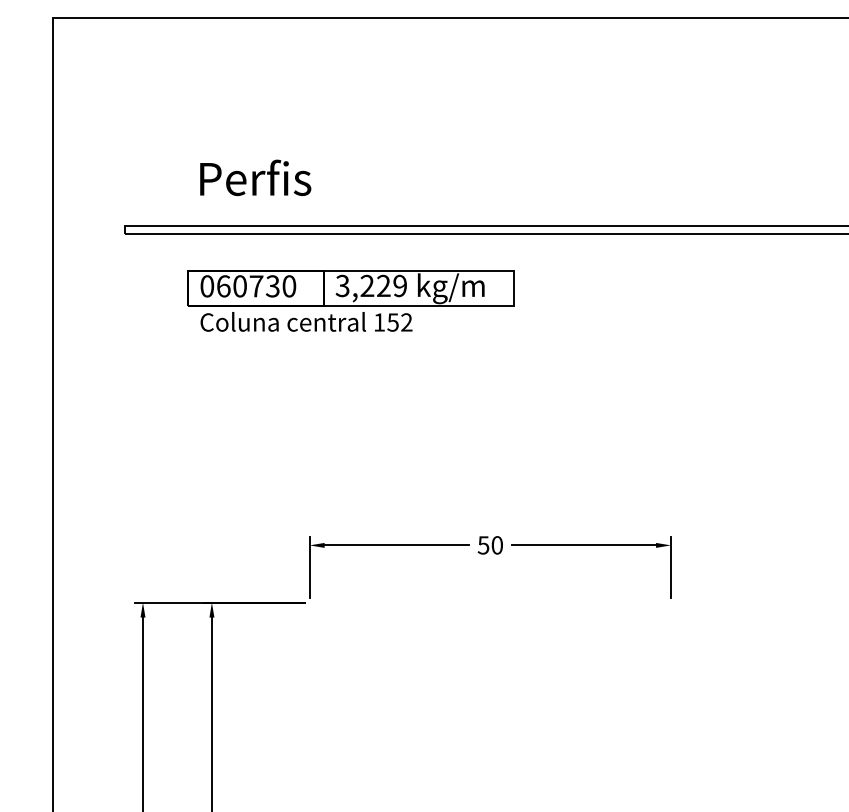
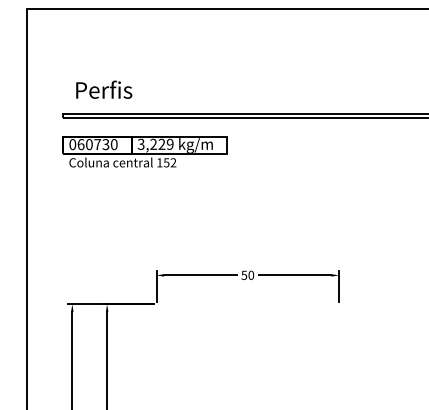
text: (256, 177) -> (104, 89), moved
part: (349, 300) -> (144, 151), moved

